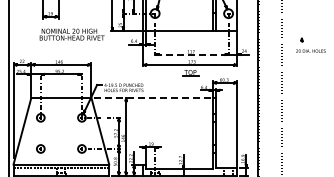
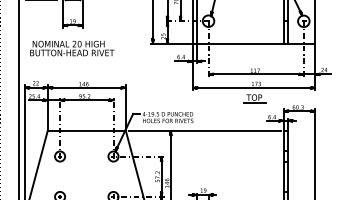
text: (71, 34) -> (71, 48), moved
line: (191, 54) -> (255, 74), dashed -> solid
line: (153, 97) -> (206, 130), dashed -> solid

